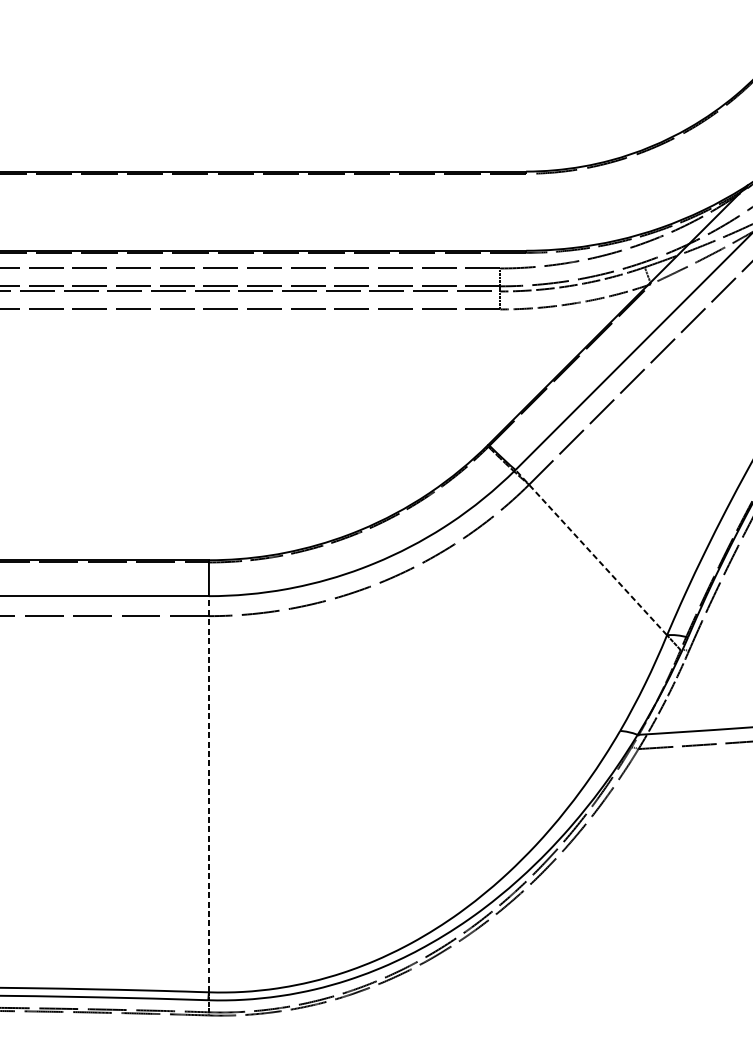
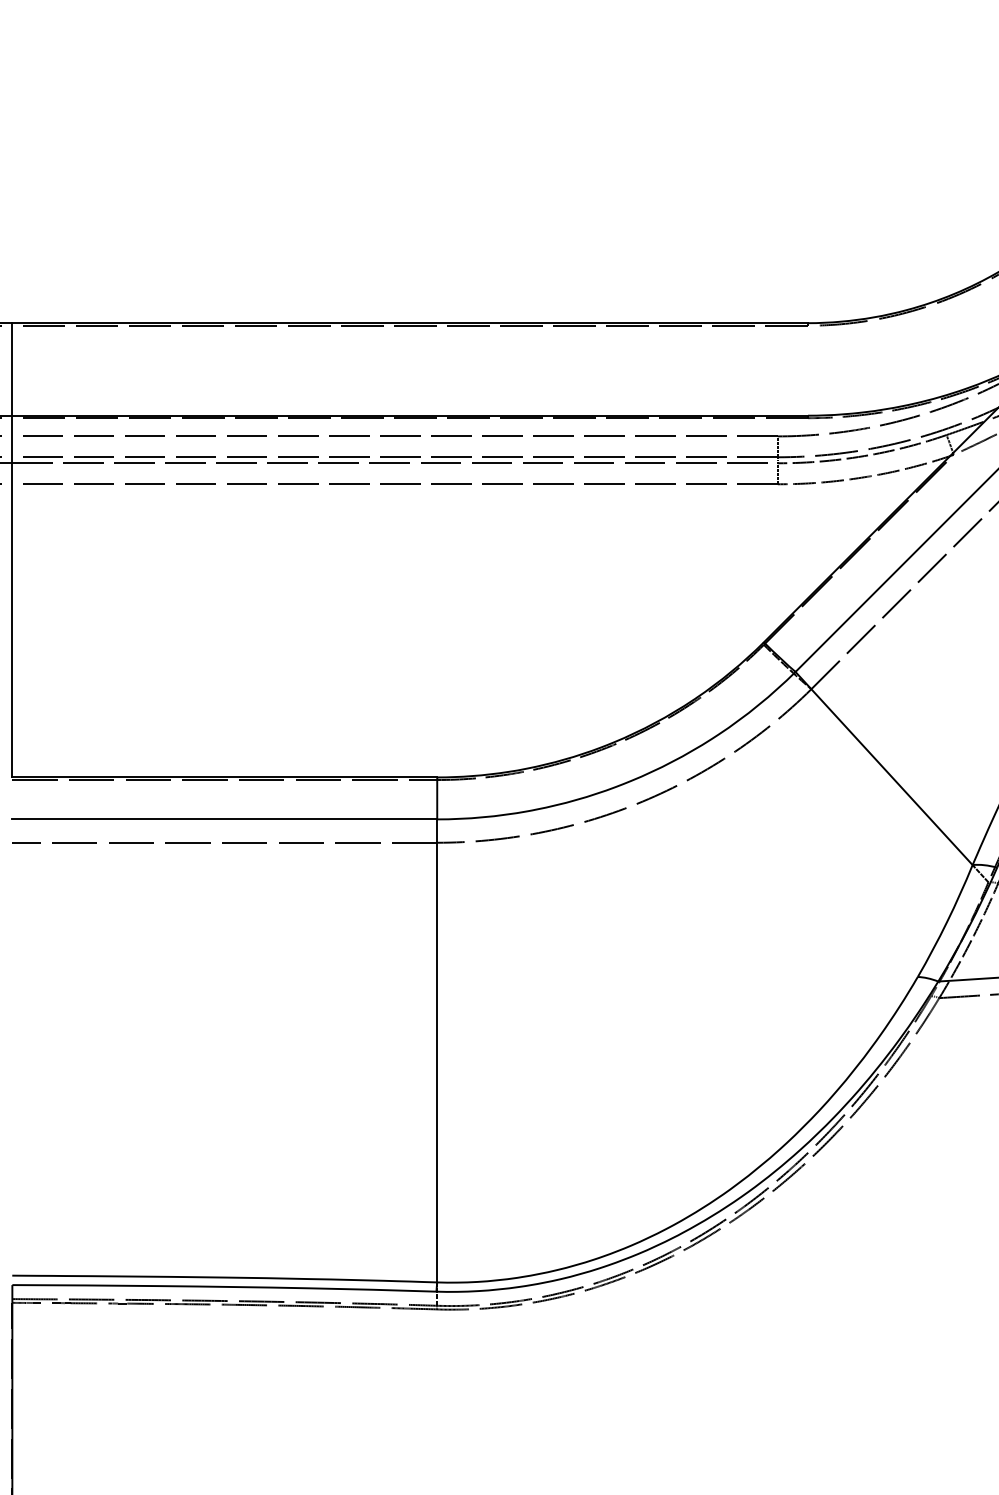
line: (590, 552) -> (883, 768), dashed -> solid
line: (209, 793) -> (437, 1050), dashed -> solid

